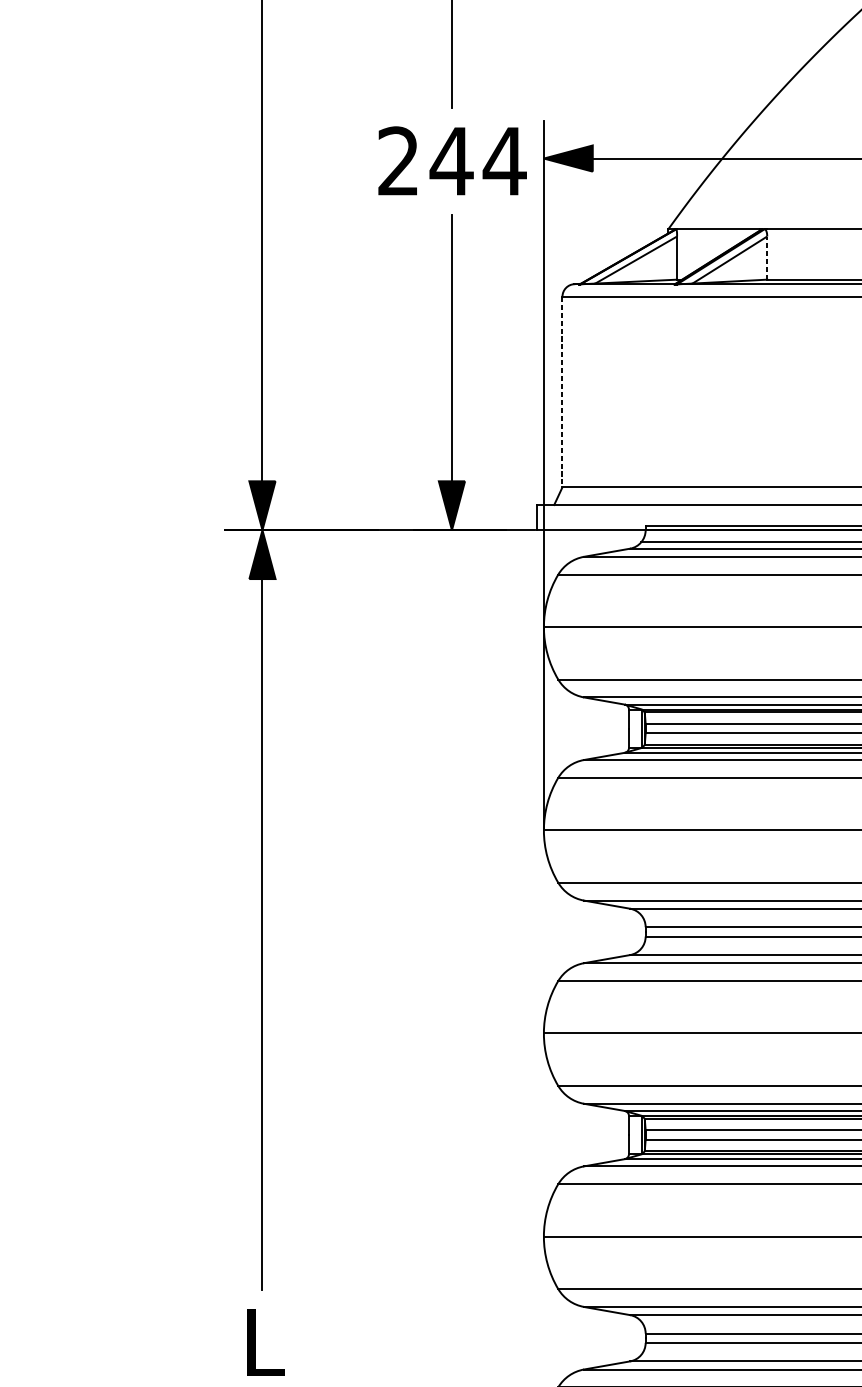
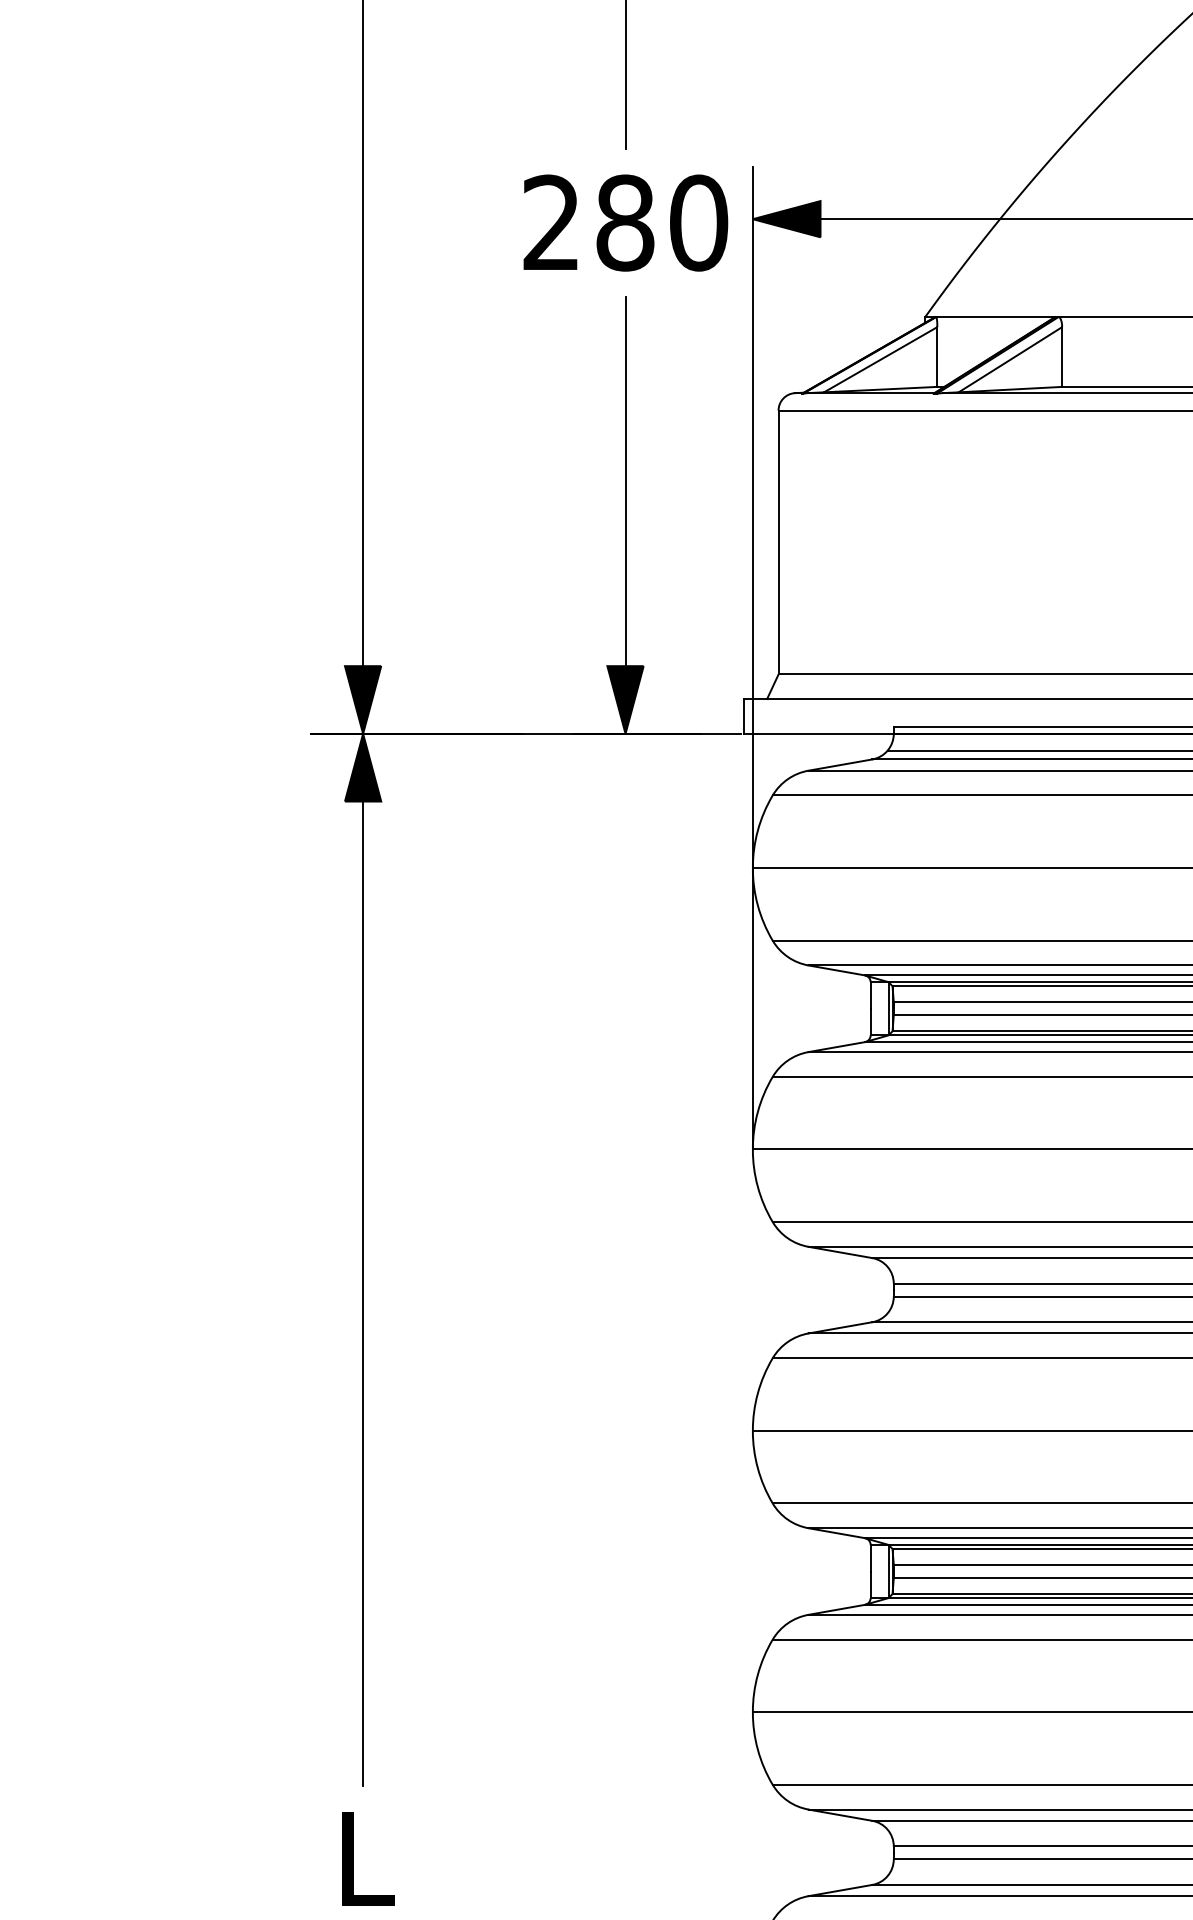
text: (477, 160) -> (661, 222), 244 -> 280
line: (767, 258) -> (1062, 357), dashed -> solid
line: (562, 392) -> (778, 542), dashed -> solid

